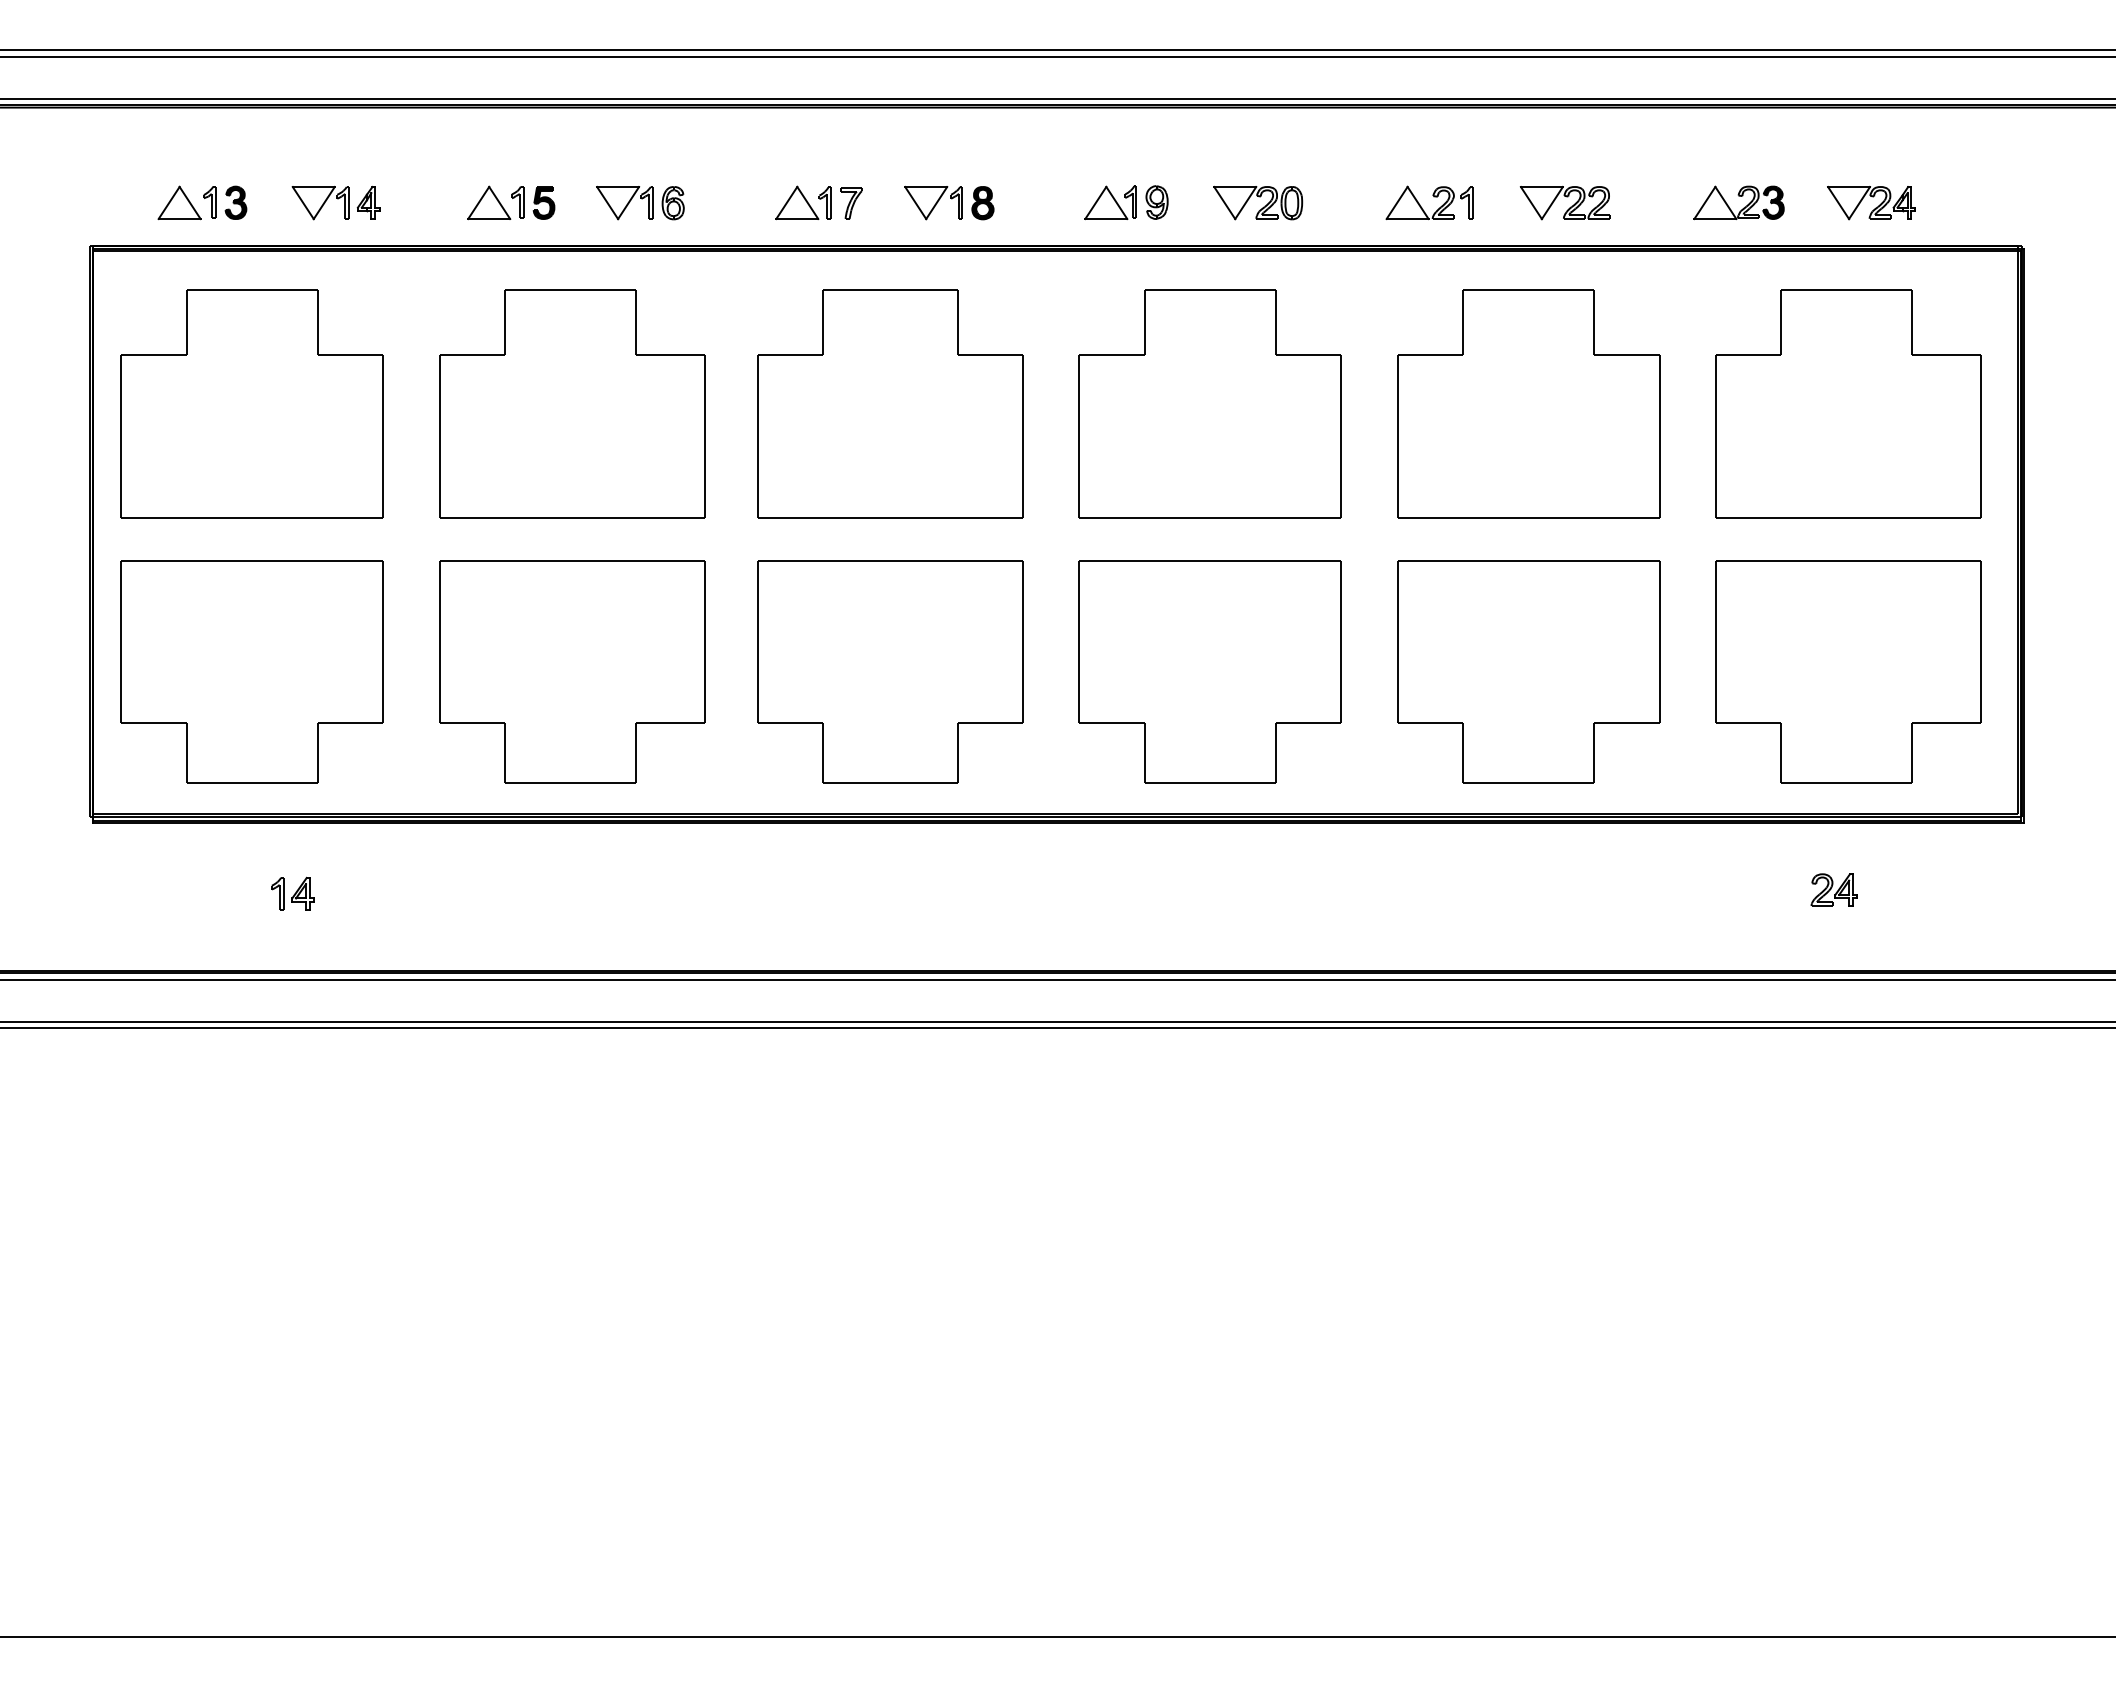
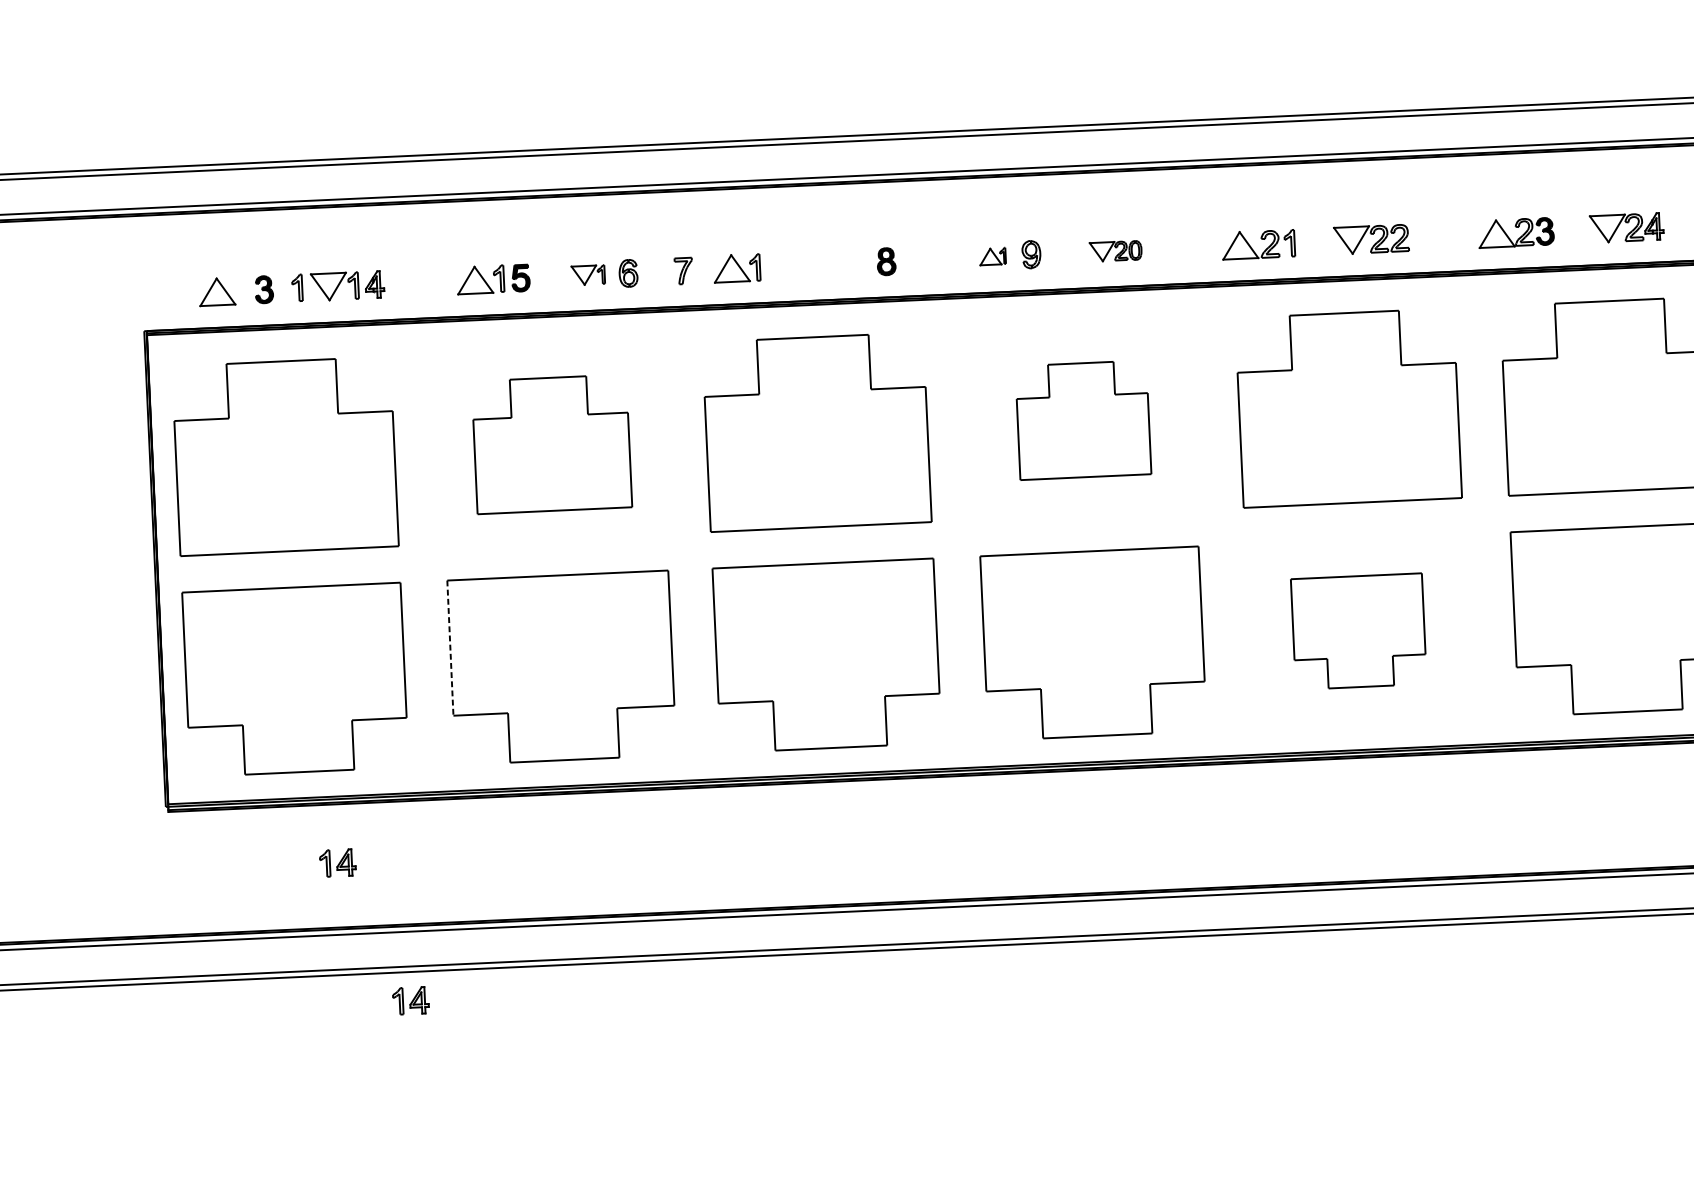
part: (209, 202) -> (297, 287), moved
part: (1110, 202) -> (992, 256), size x0.6
part: (624, 203) -> (587, 275), size x0.7
part: (851, 203) -> (683, 271), moved
part: (933, 203) -> (845, 263), removed
part: (1258, 203) -> (1116, 251), size x0.7
part: (572, 403) -> (552, 444), size x0.7
part: (1209, 403) -> (1082, 420), size x0.6
line: (439, 642) -> (450, 648), solid -> dashed
part: (1528, 671) -> (1358, 631), size x0.6
part: (1833, 889) -> (1620, 801), removed
part: (372, 1062) -> (410, 1000), added

